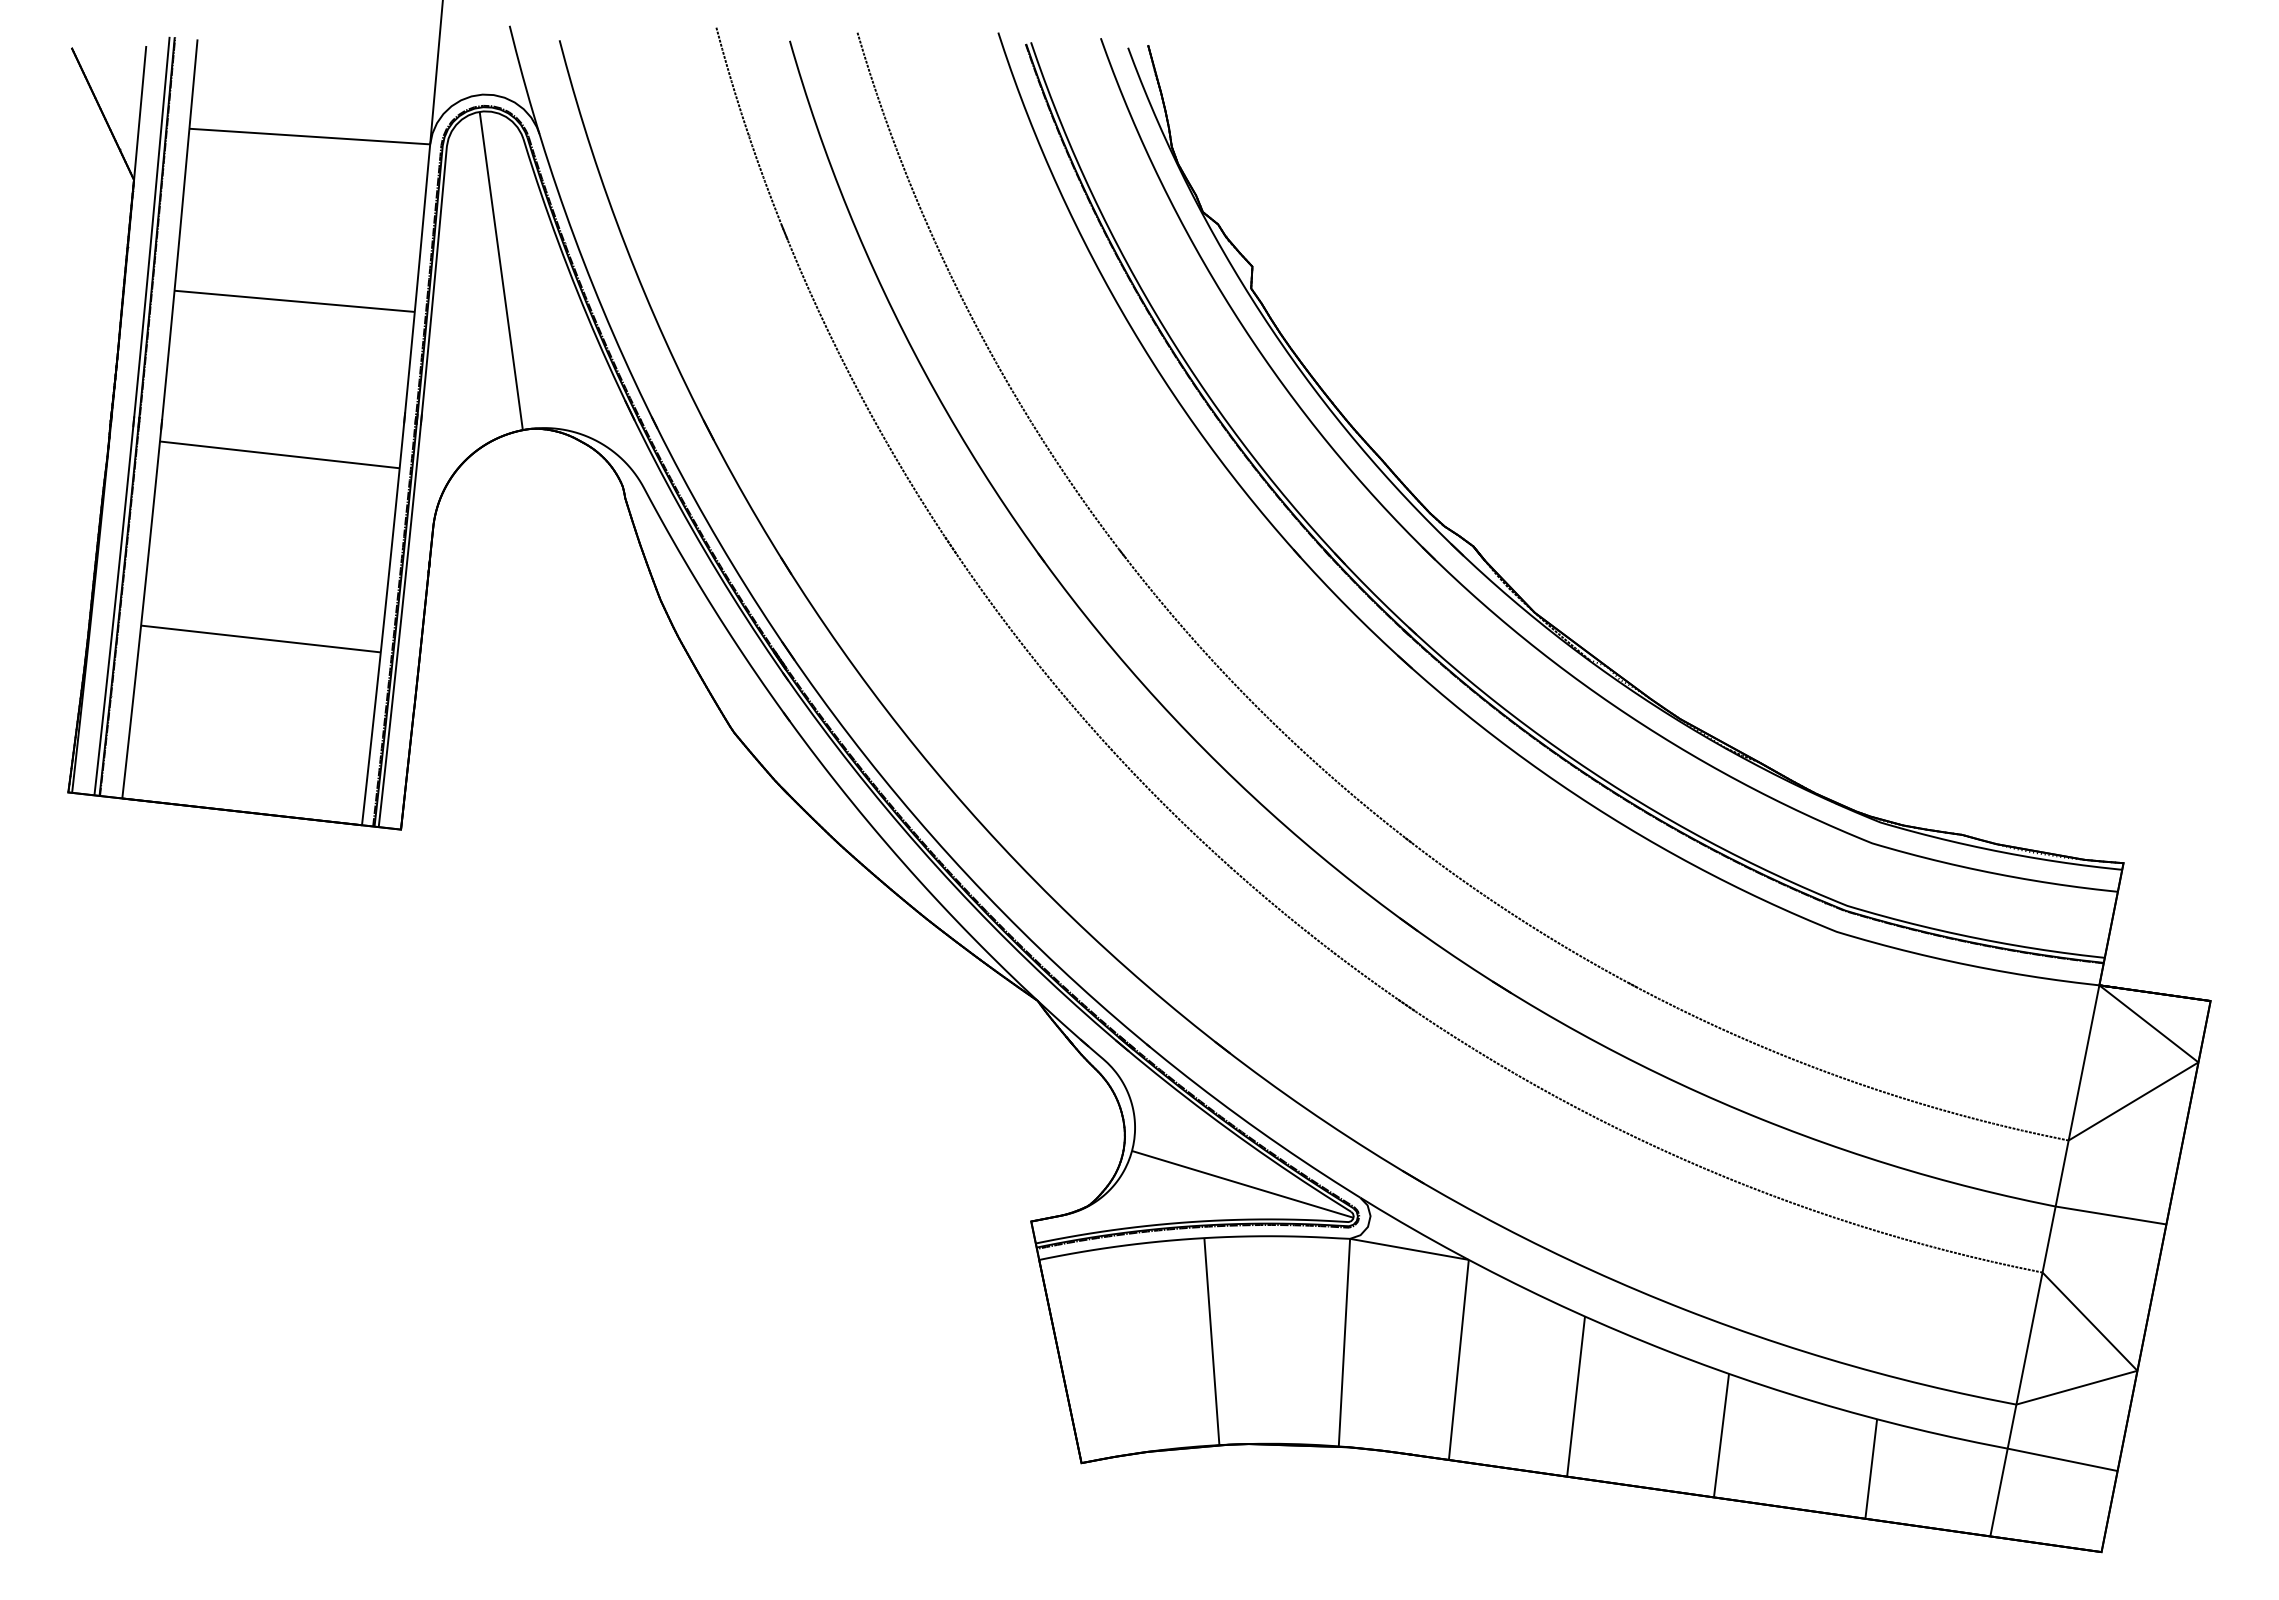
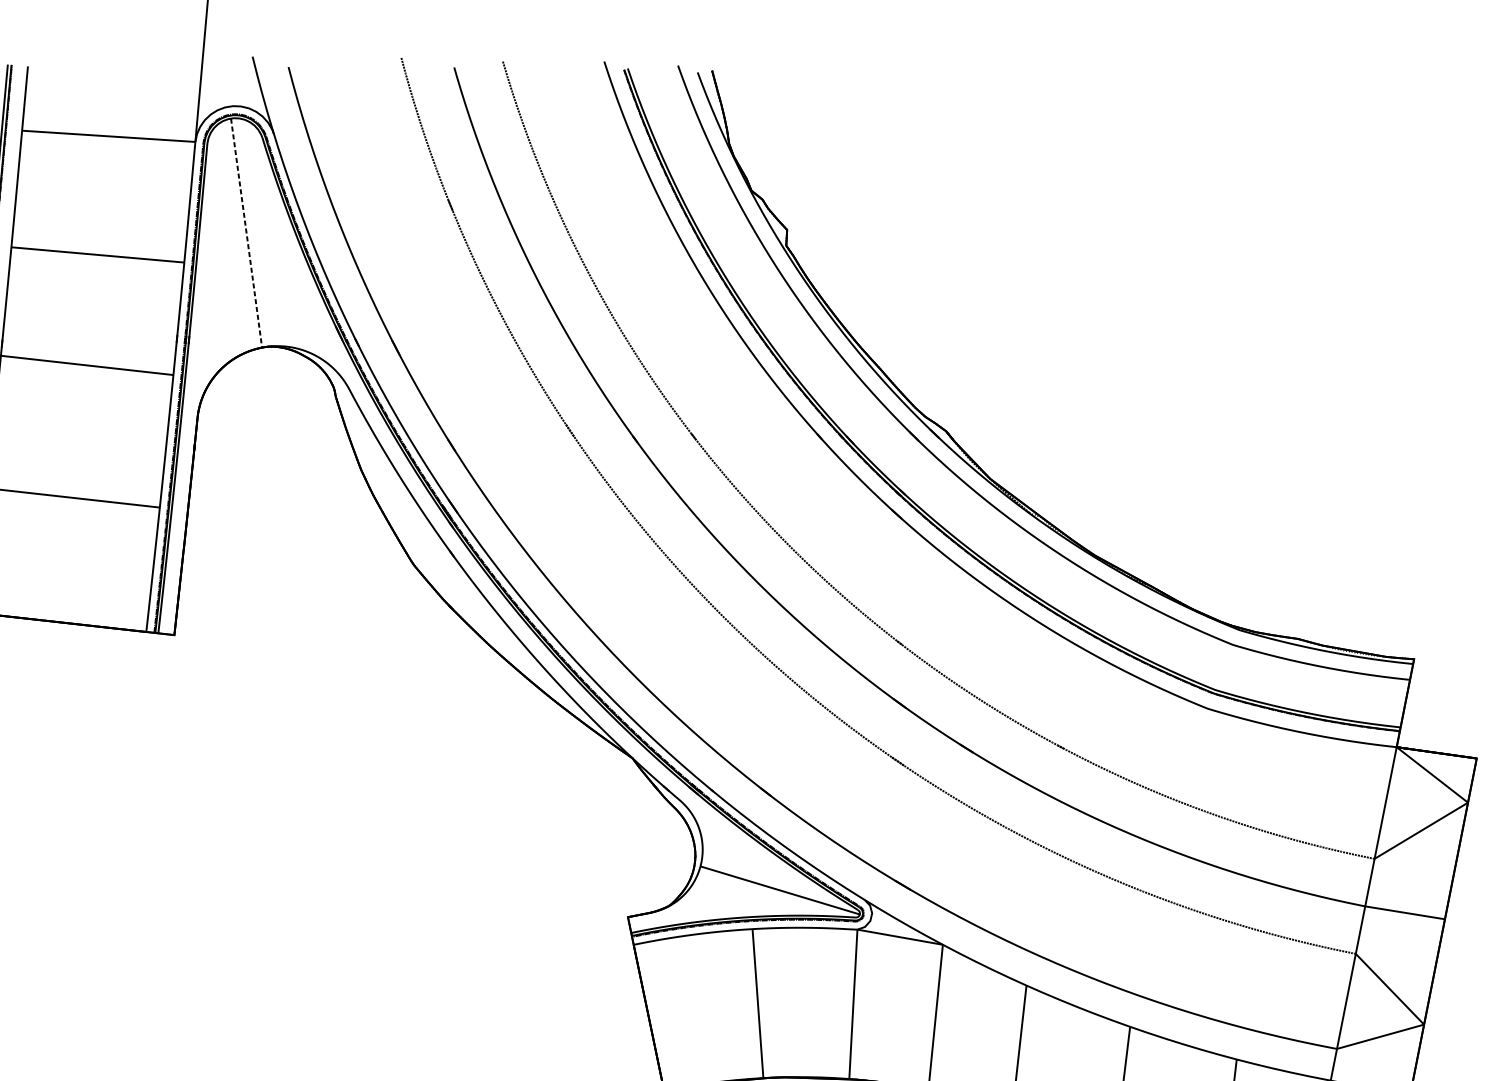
line: (501, 271) -> (246, 233), solid -> dashed

